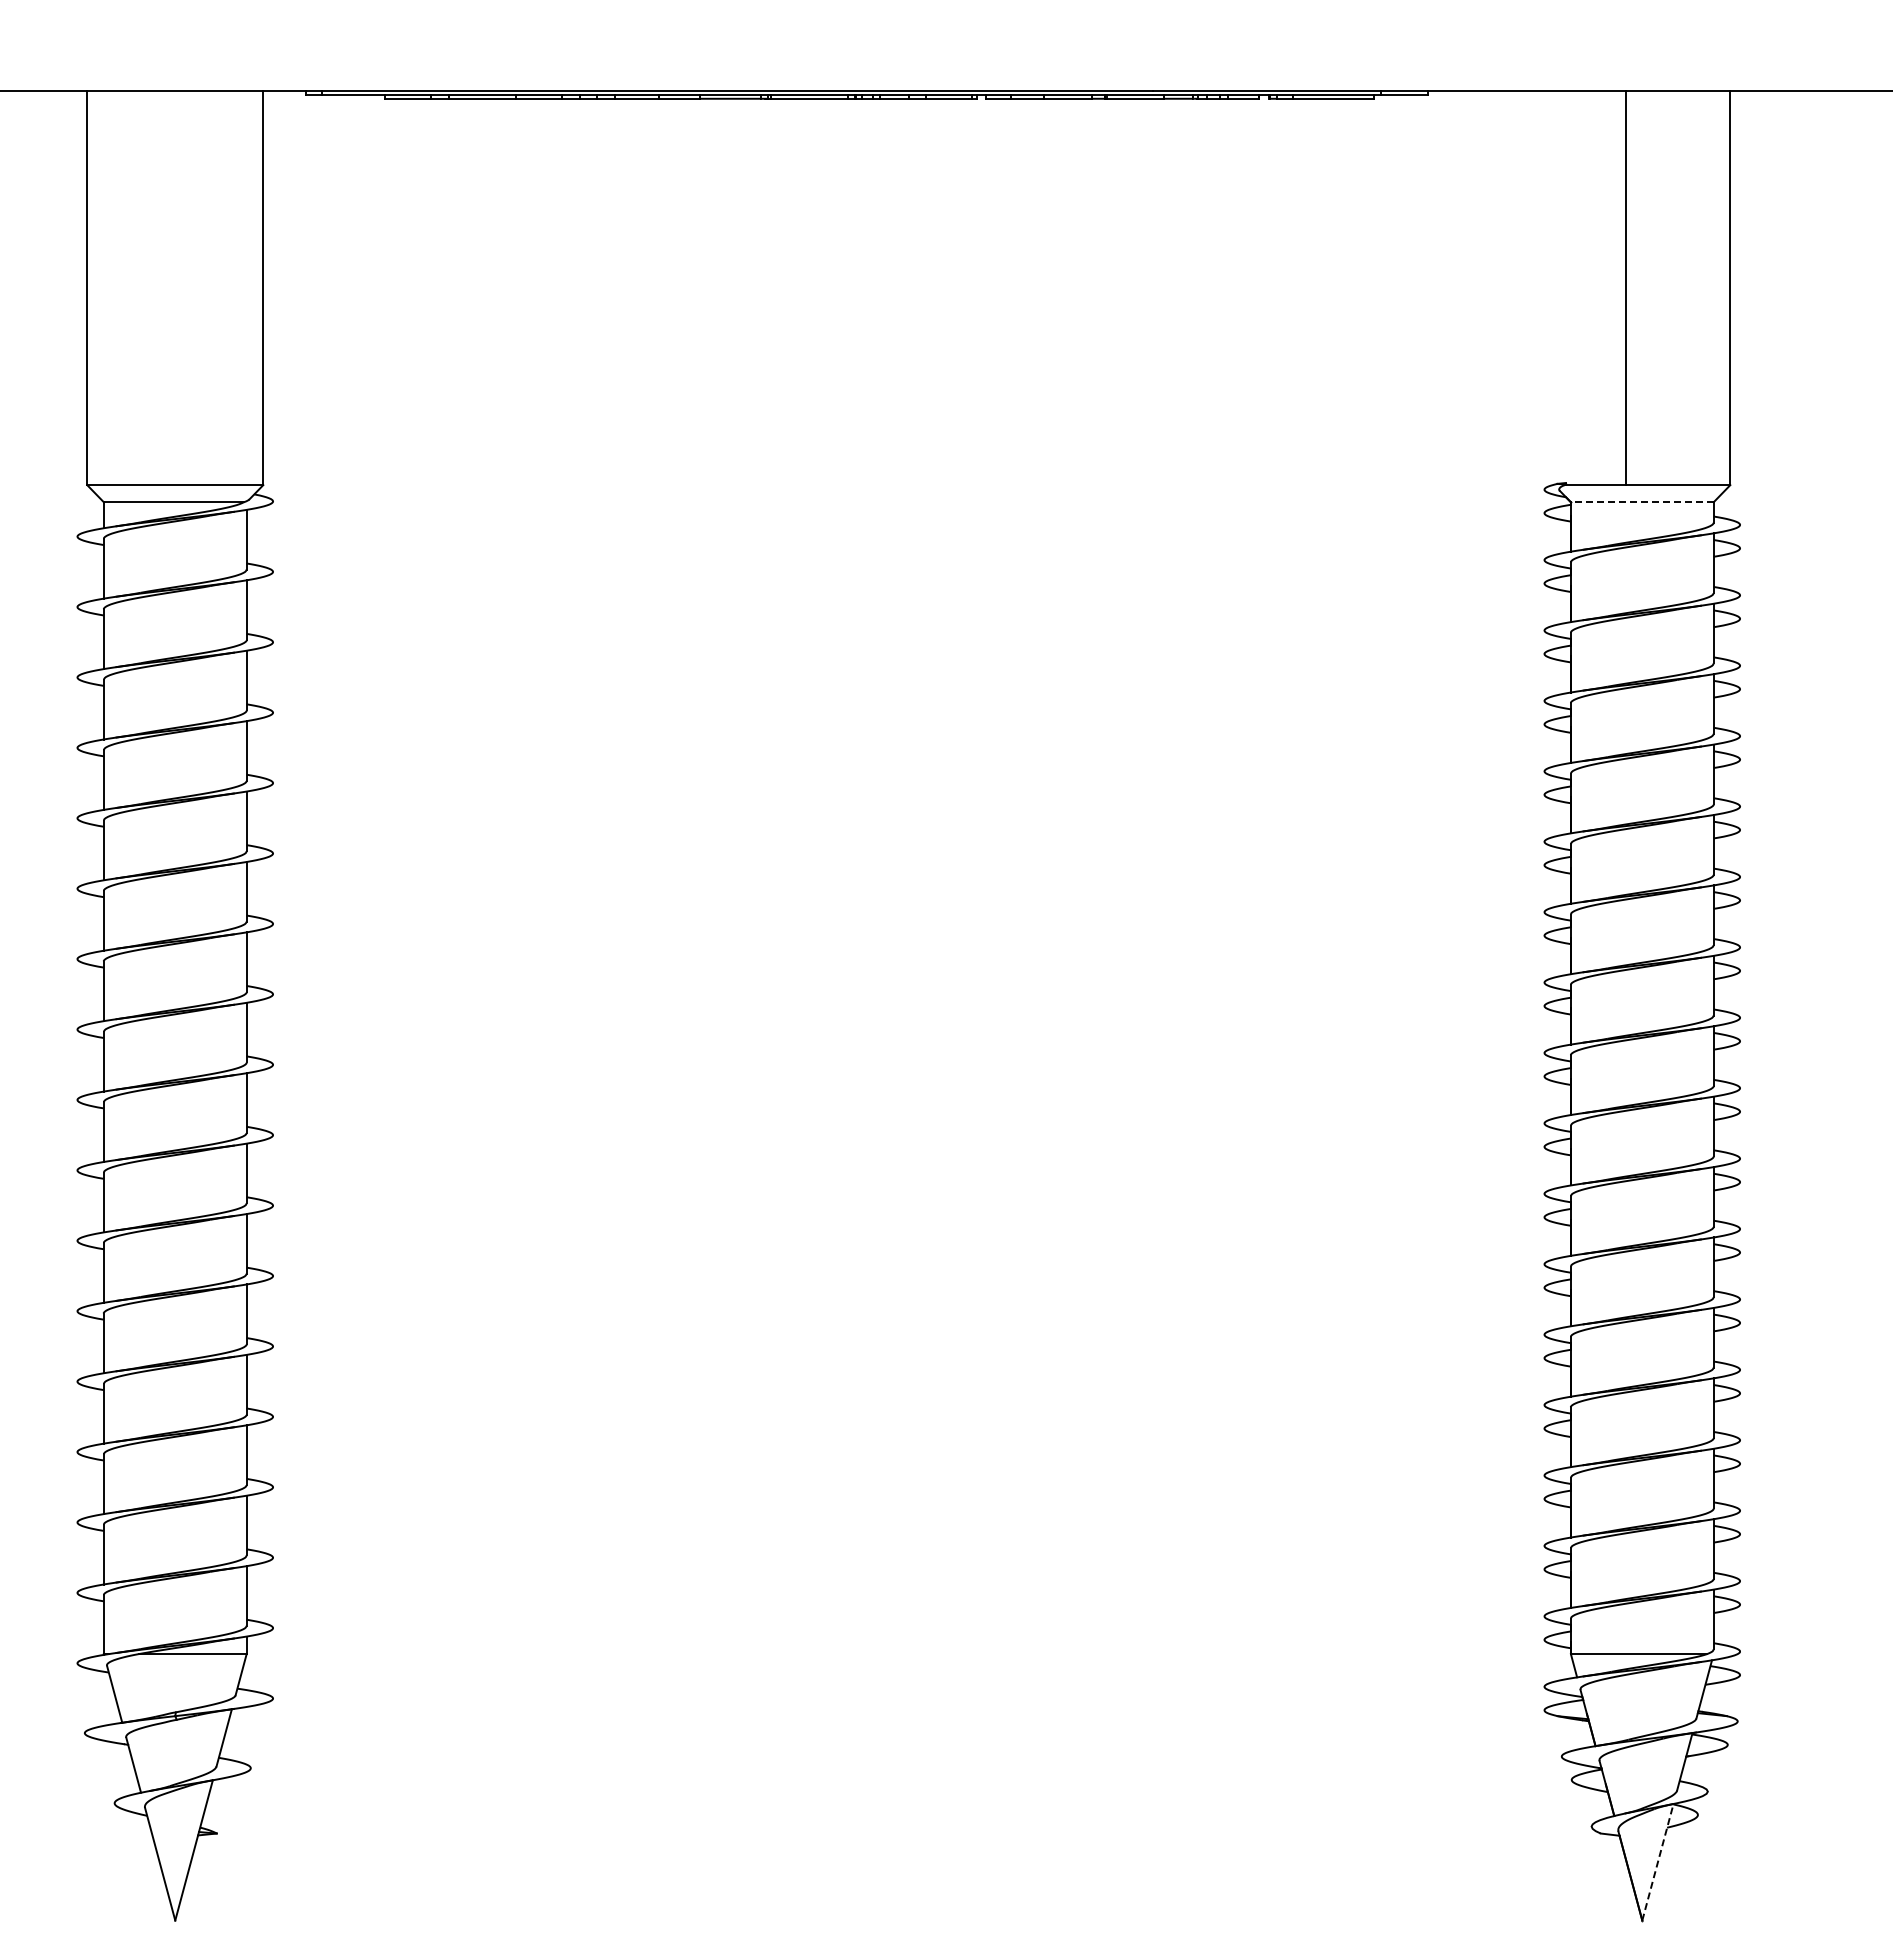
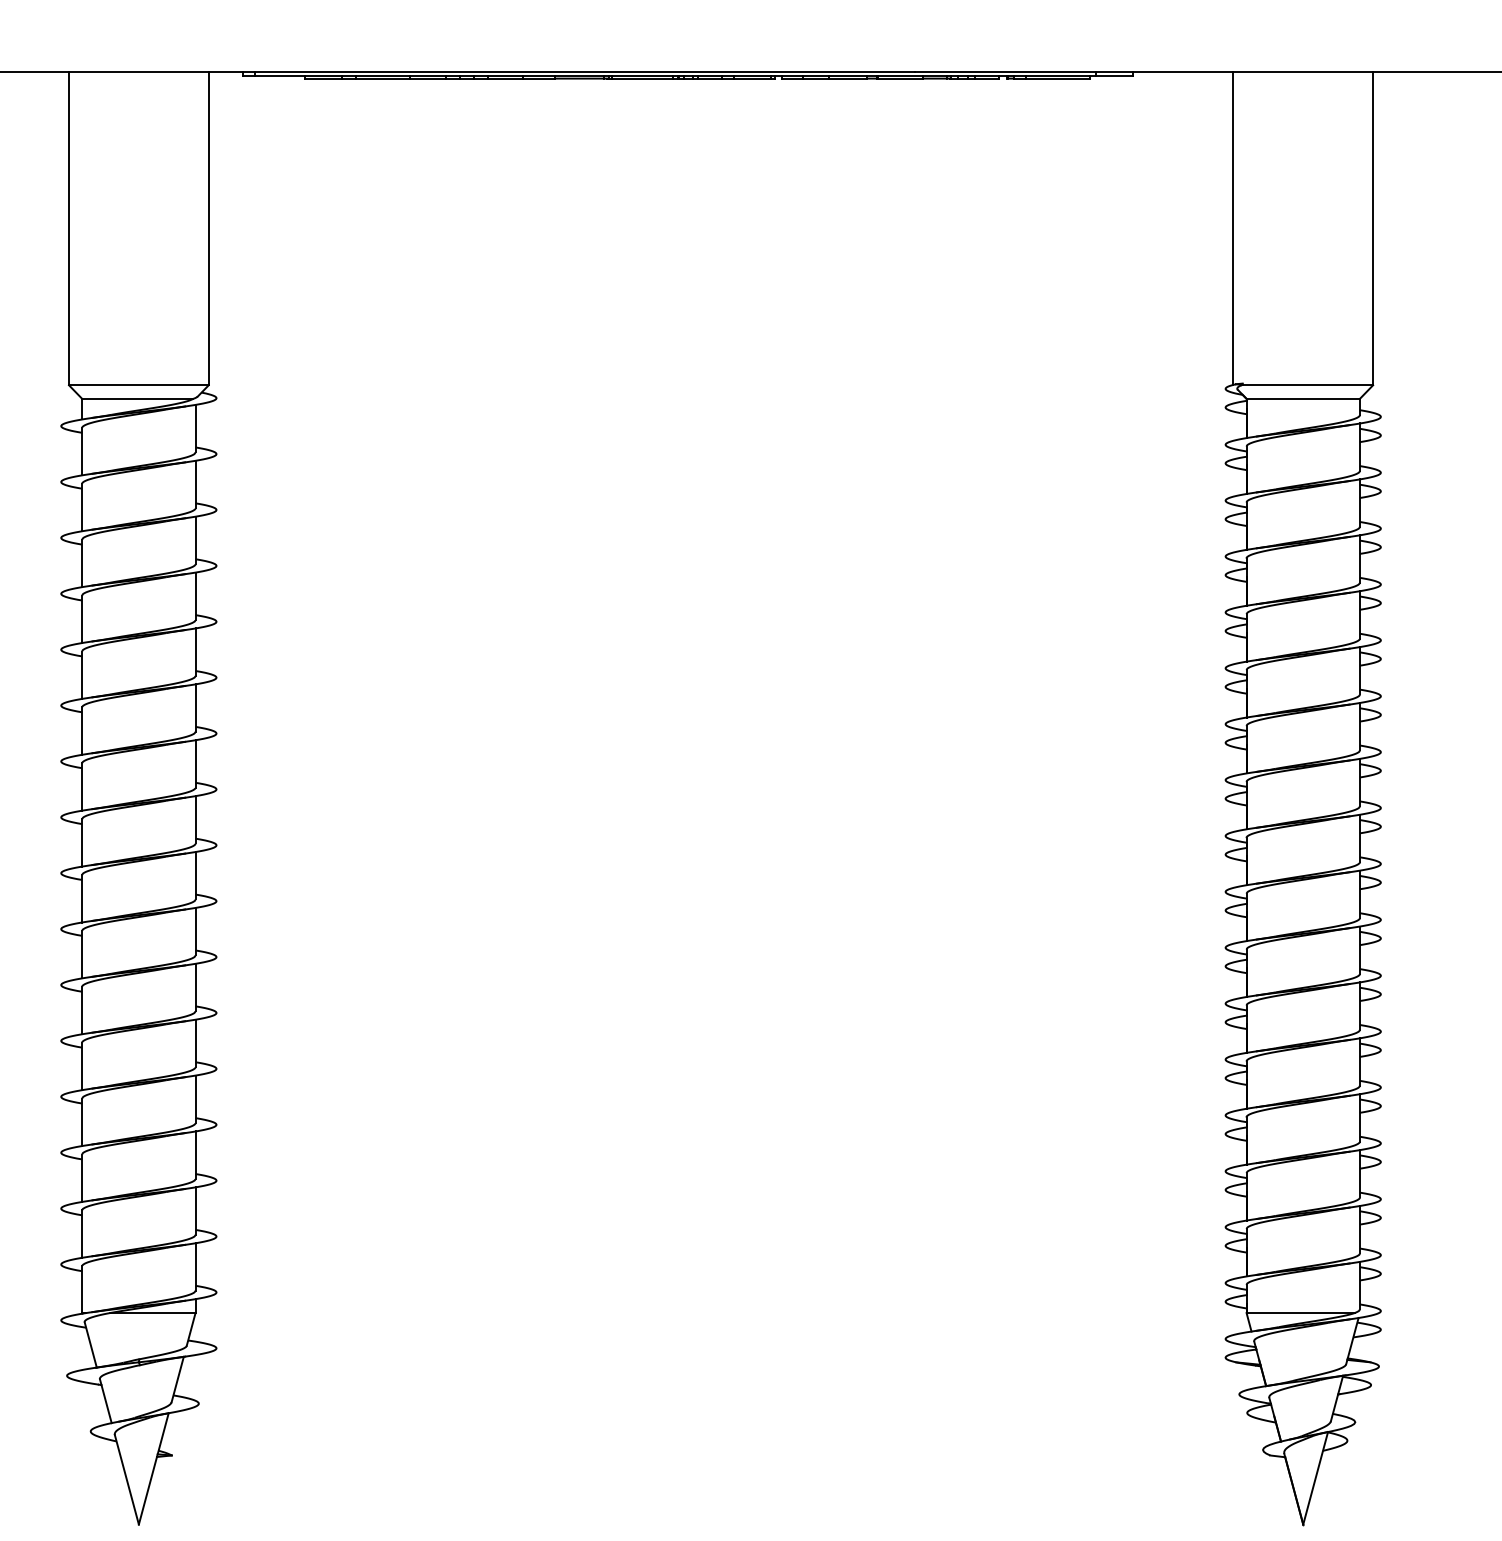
line: (1626, 287) -> (1233, 228), moved
line: (1641, 502) -> (1302, 399), dashed -> solid
line: (1658, 1861) -> (1316, 1477), dashed -> solid

